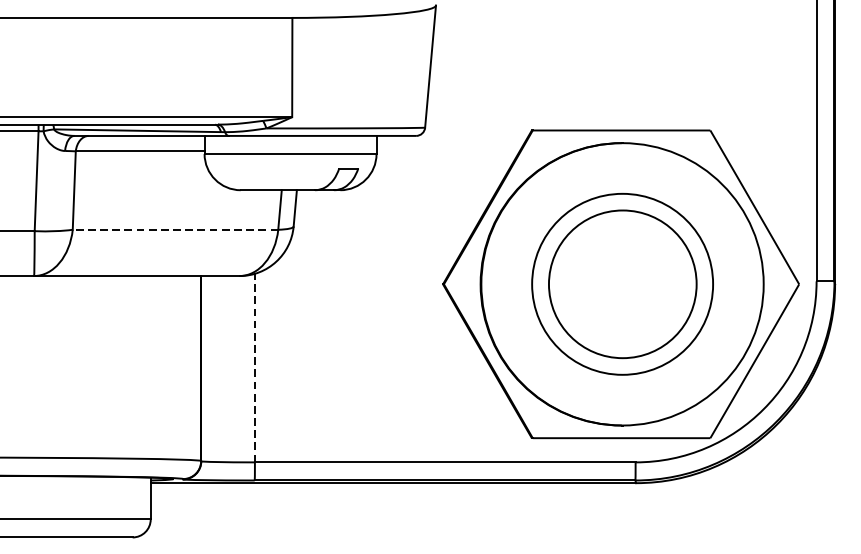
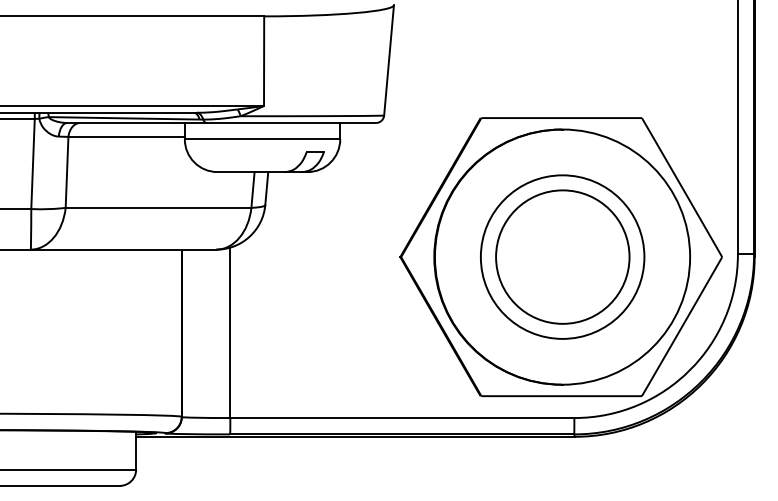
line: (175, 229) -> (158, 207), dashed -> solid
line: (255, 367) -> (230, 332), dashed -> solid

